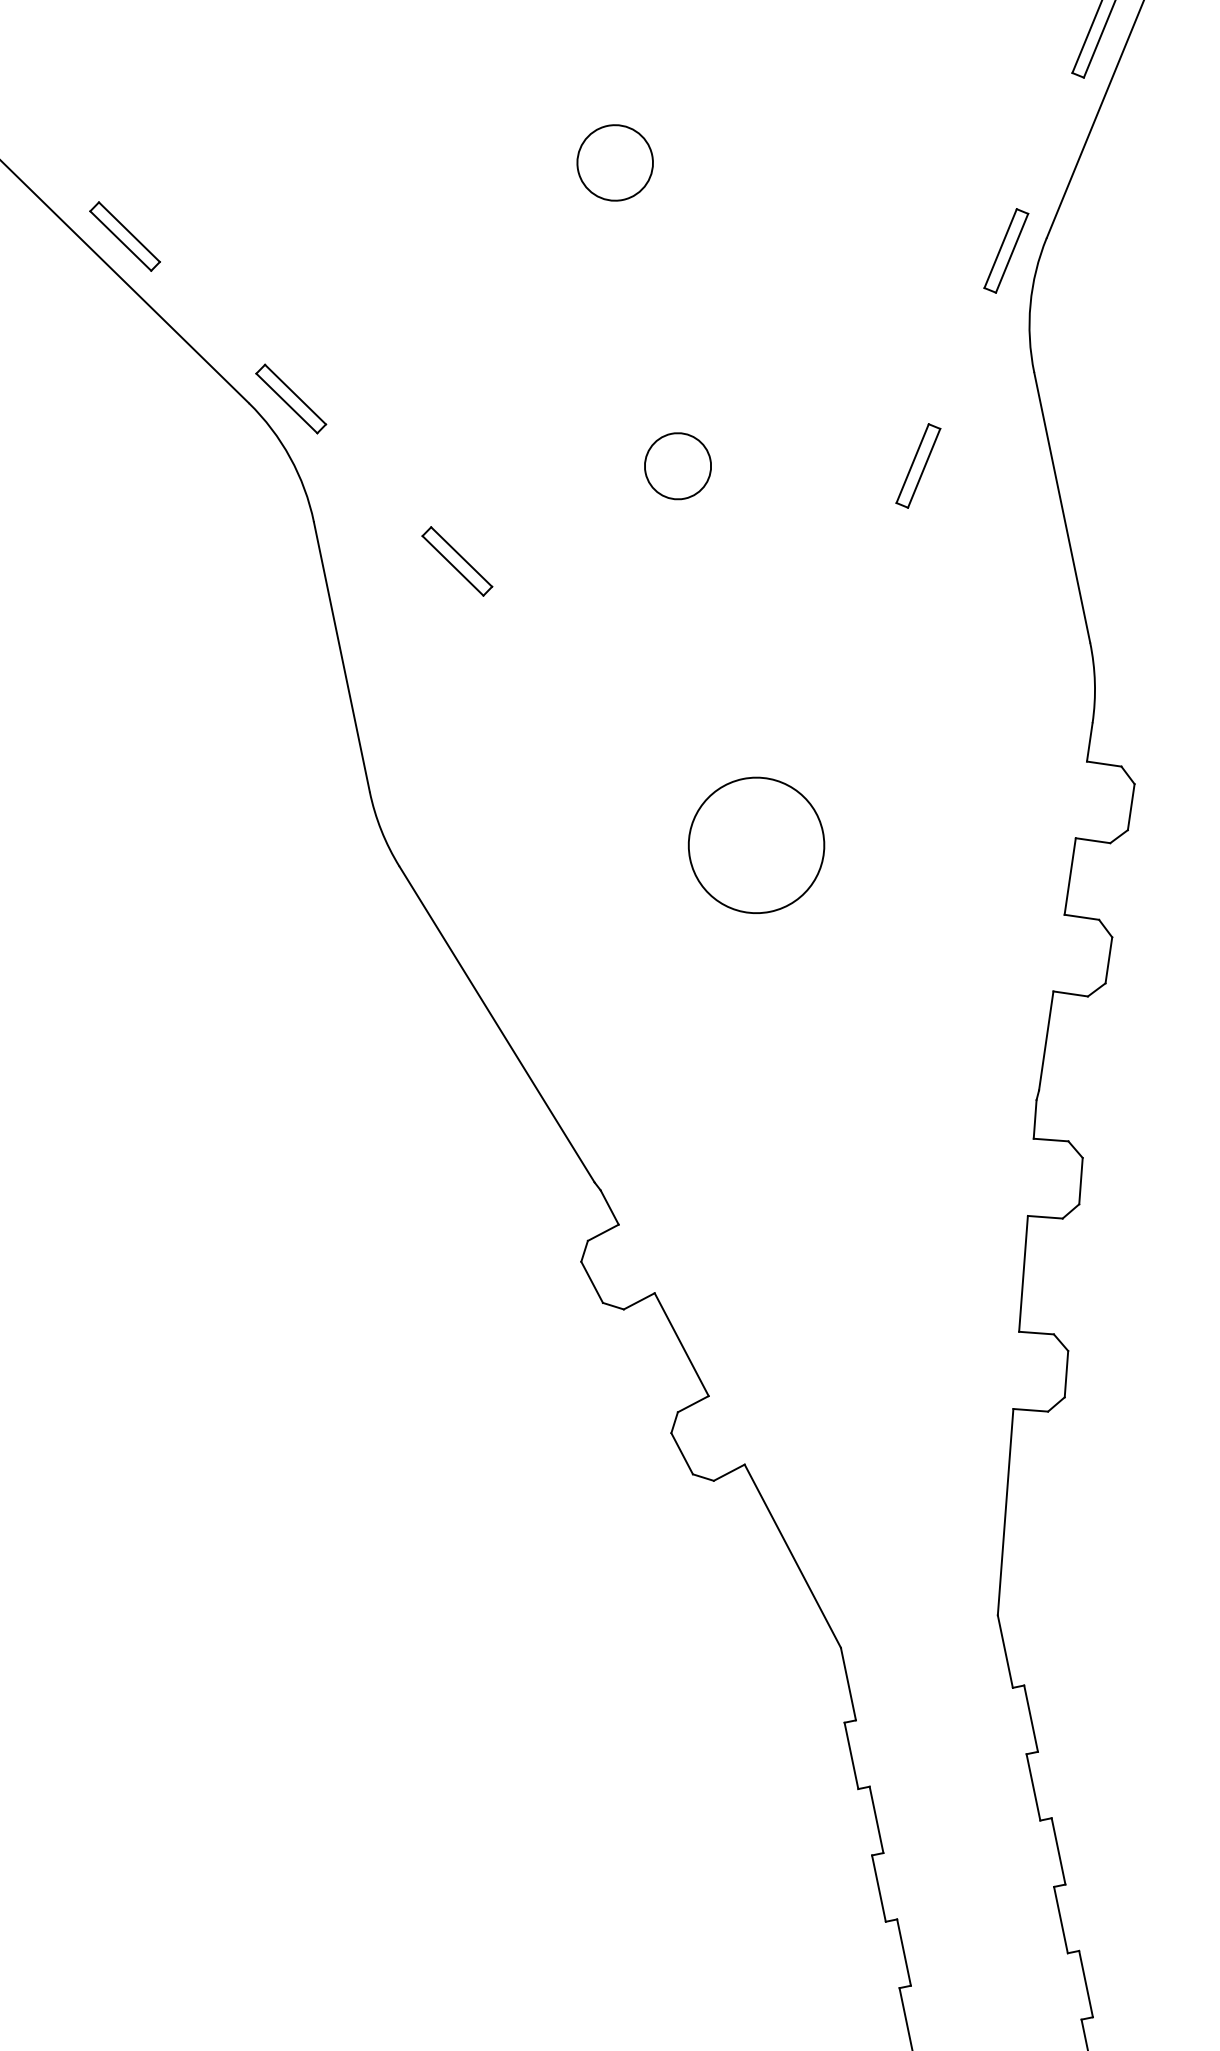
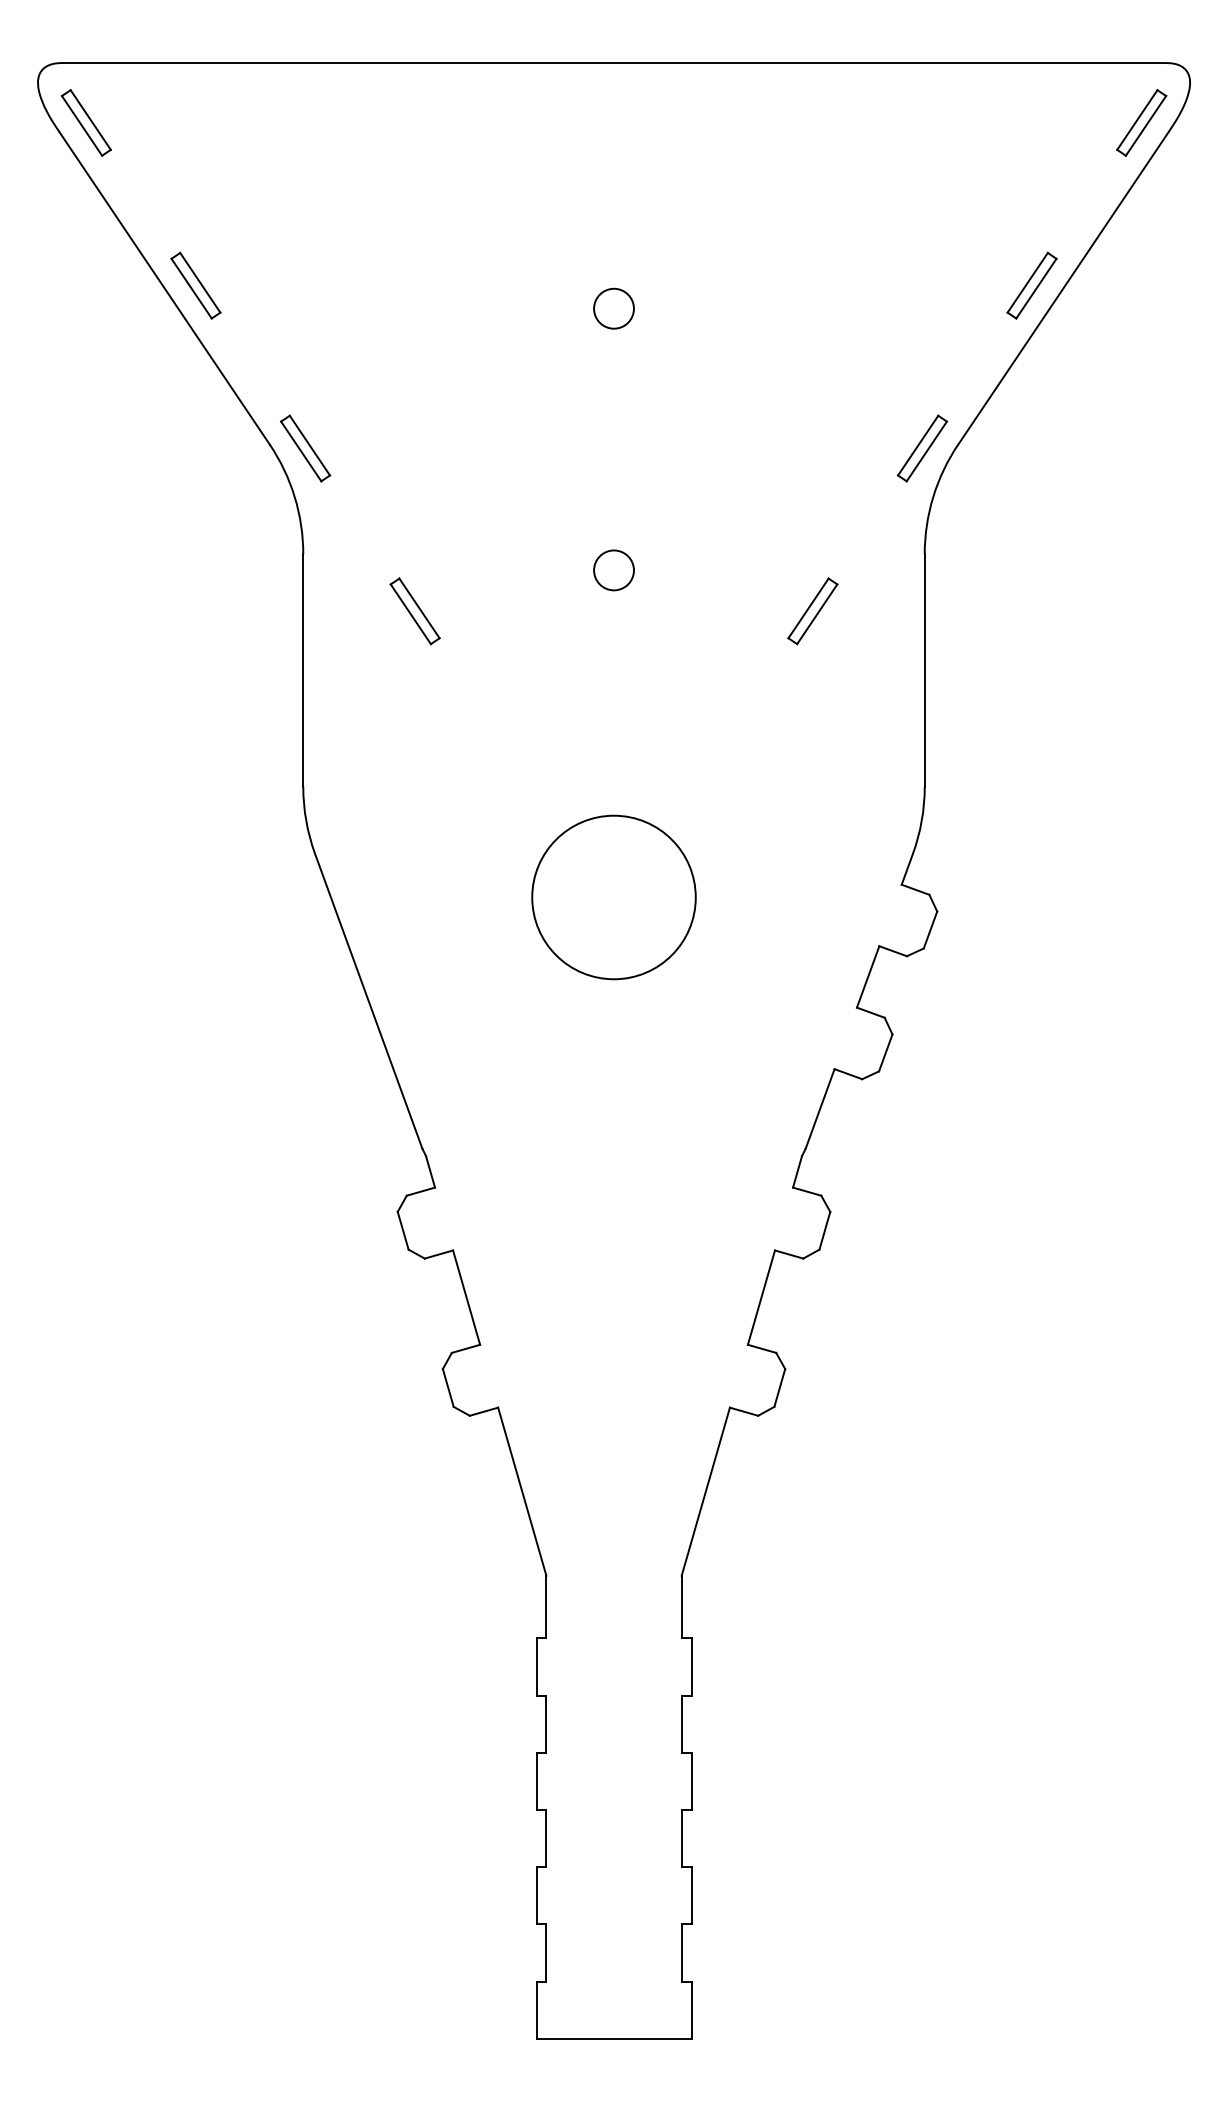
circle: (614, 162) -> (613, 308), size x0.62
circle: (677, 466) -> (613, 570), size x0.71
circle: (755, 845) -> (613, 897), size x1.43

